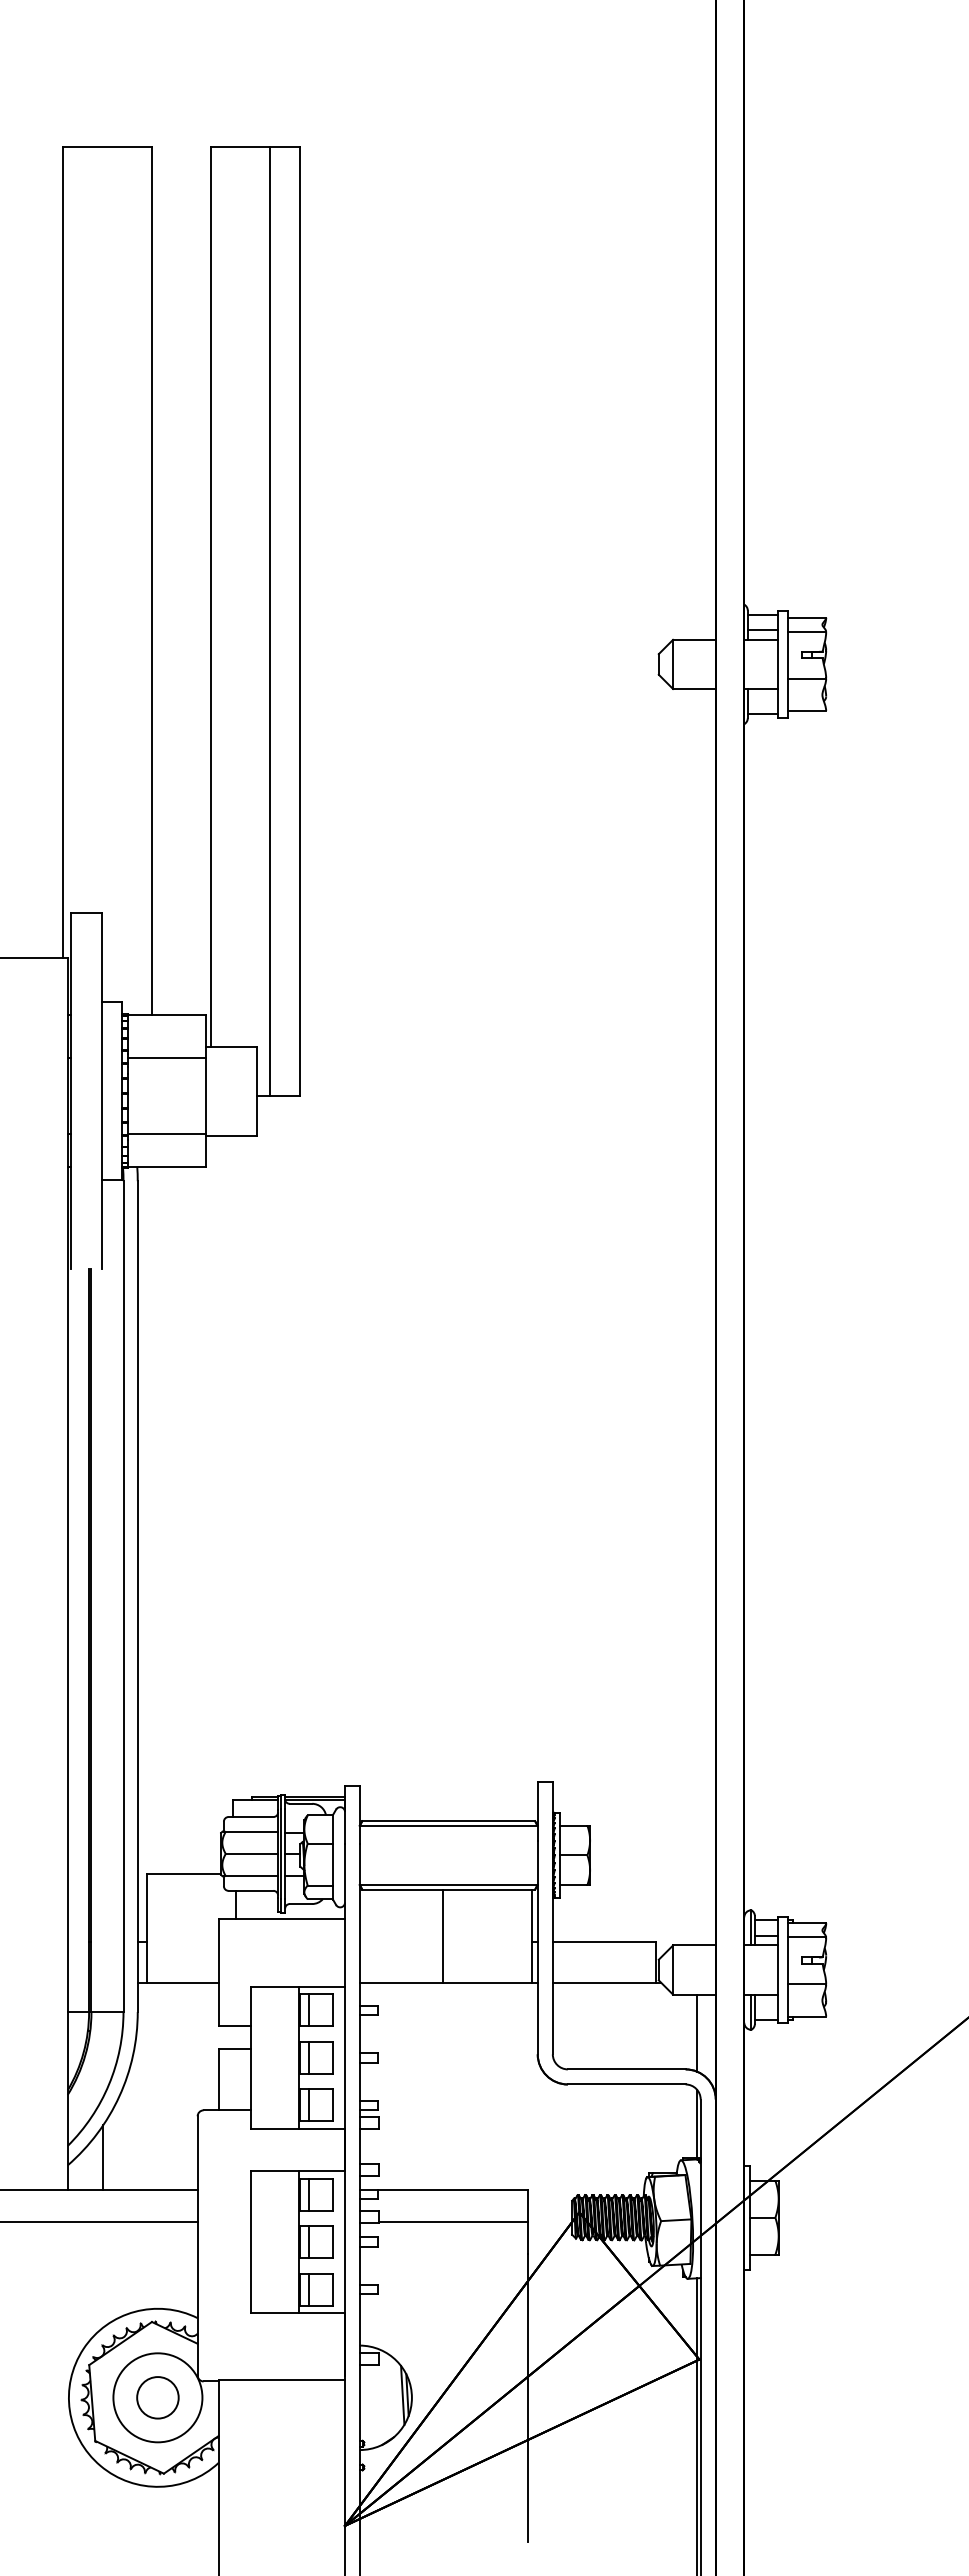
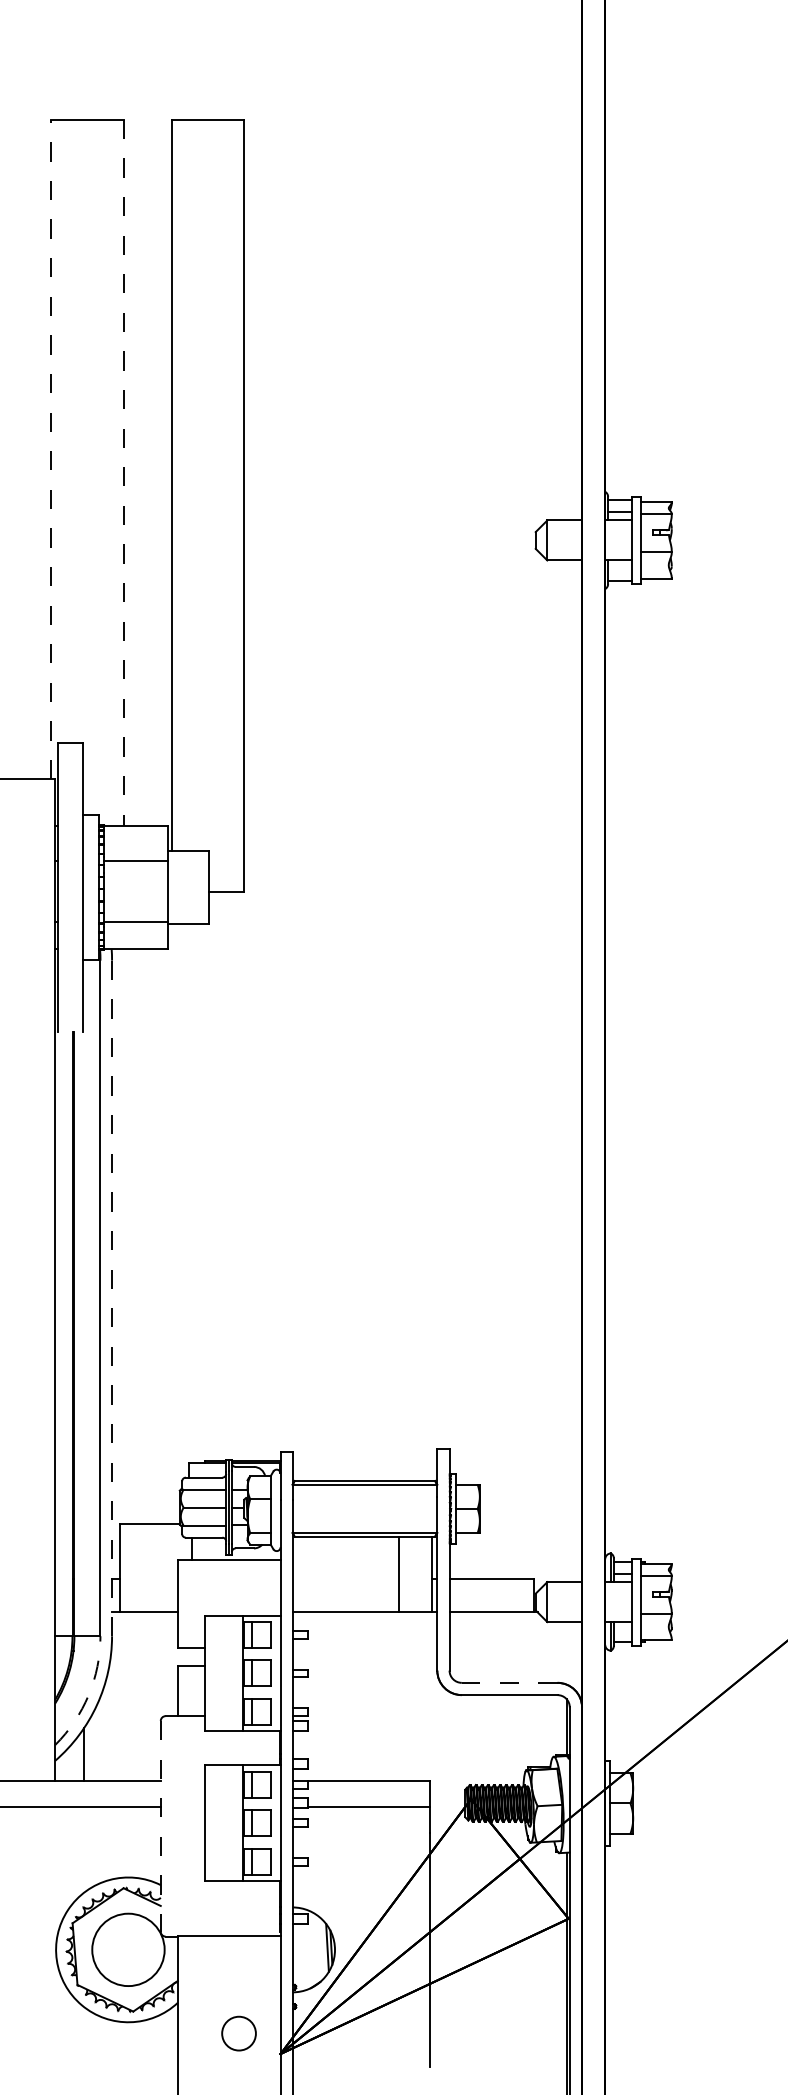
line: (62, 552) -> (50, 449), solid -> dashed
line: (152, 581) -> (124, 473), solid -> dashed
line: (269, 621) -> (219, 505), removed
line: (137, 1596) -> (111, 1298), solid -> dashed
line: (442, 1935) -> (398, 1573), moved
line: (696, 2032) -> (566, 1652), removed
line: (626, 2069) -> (509, 1682), solid -> dashed
arc: (109, 2084) -> (89, 1695), solid -> dashed
line: (197, 2245) -> (160, 1826), solid -> dashed
circle: (157, 2397) -> (238, 2033), moved

